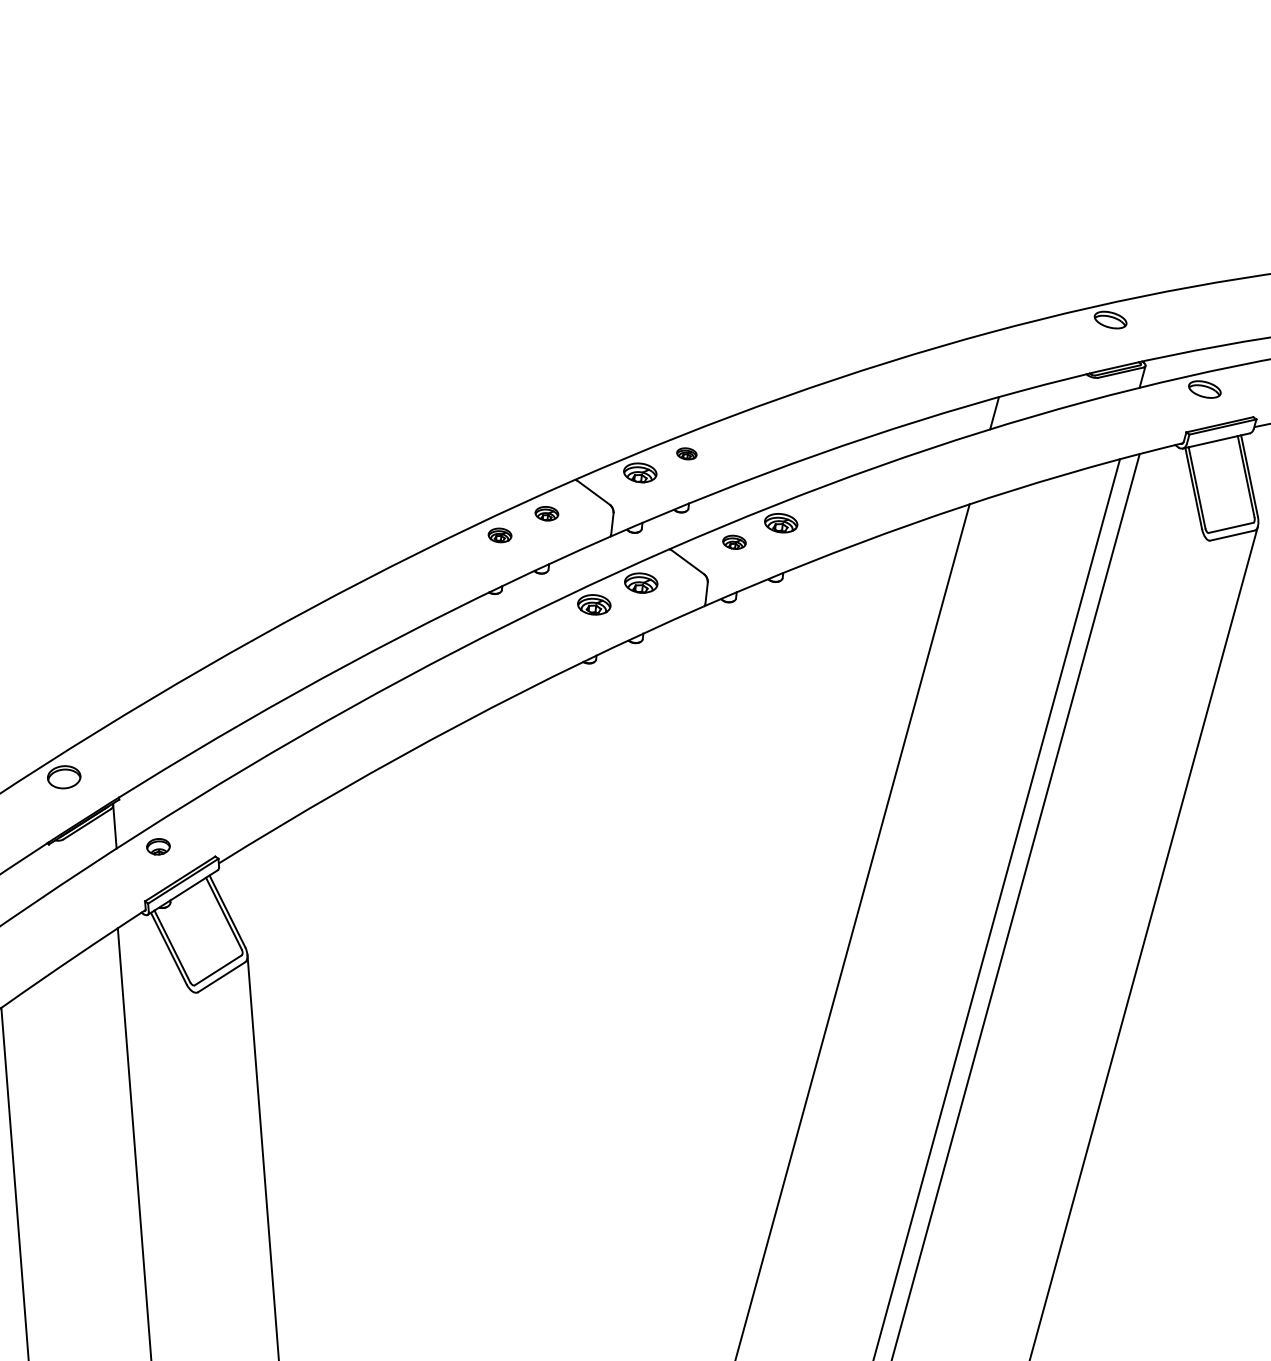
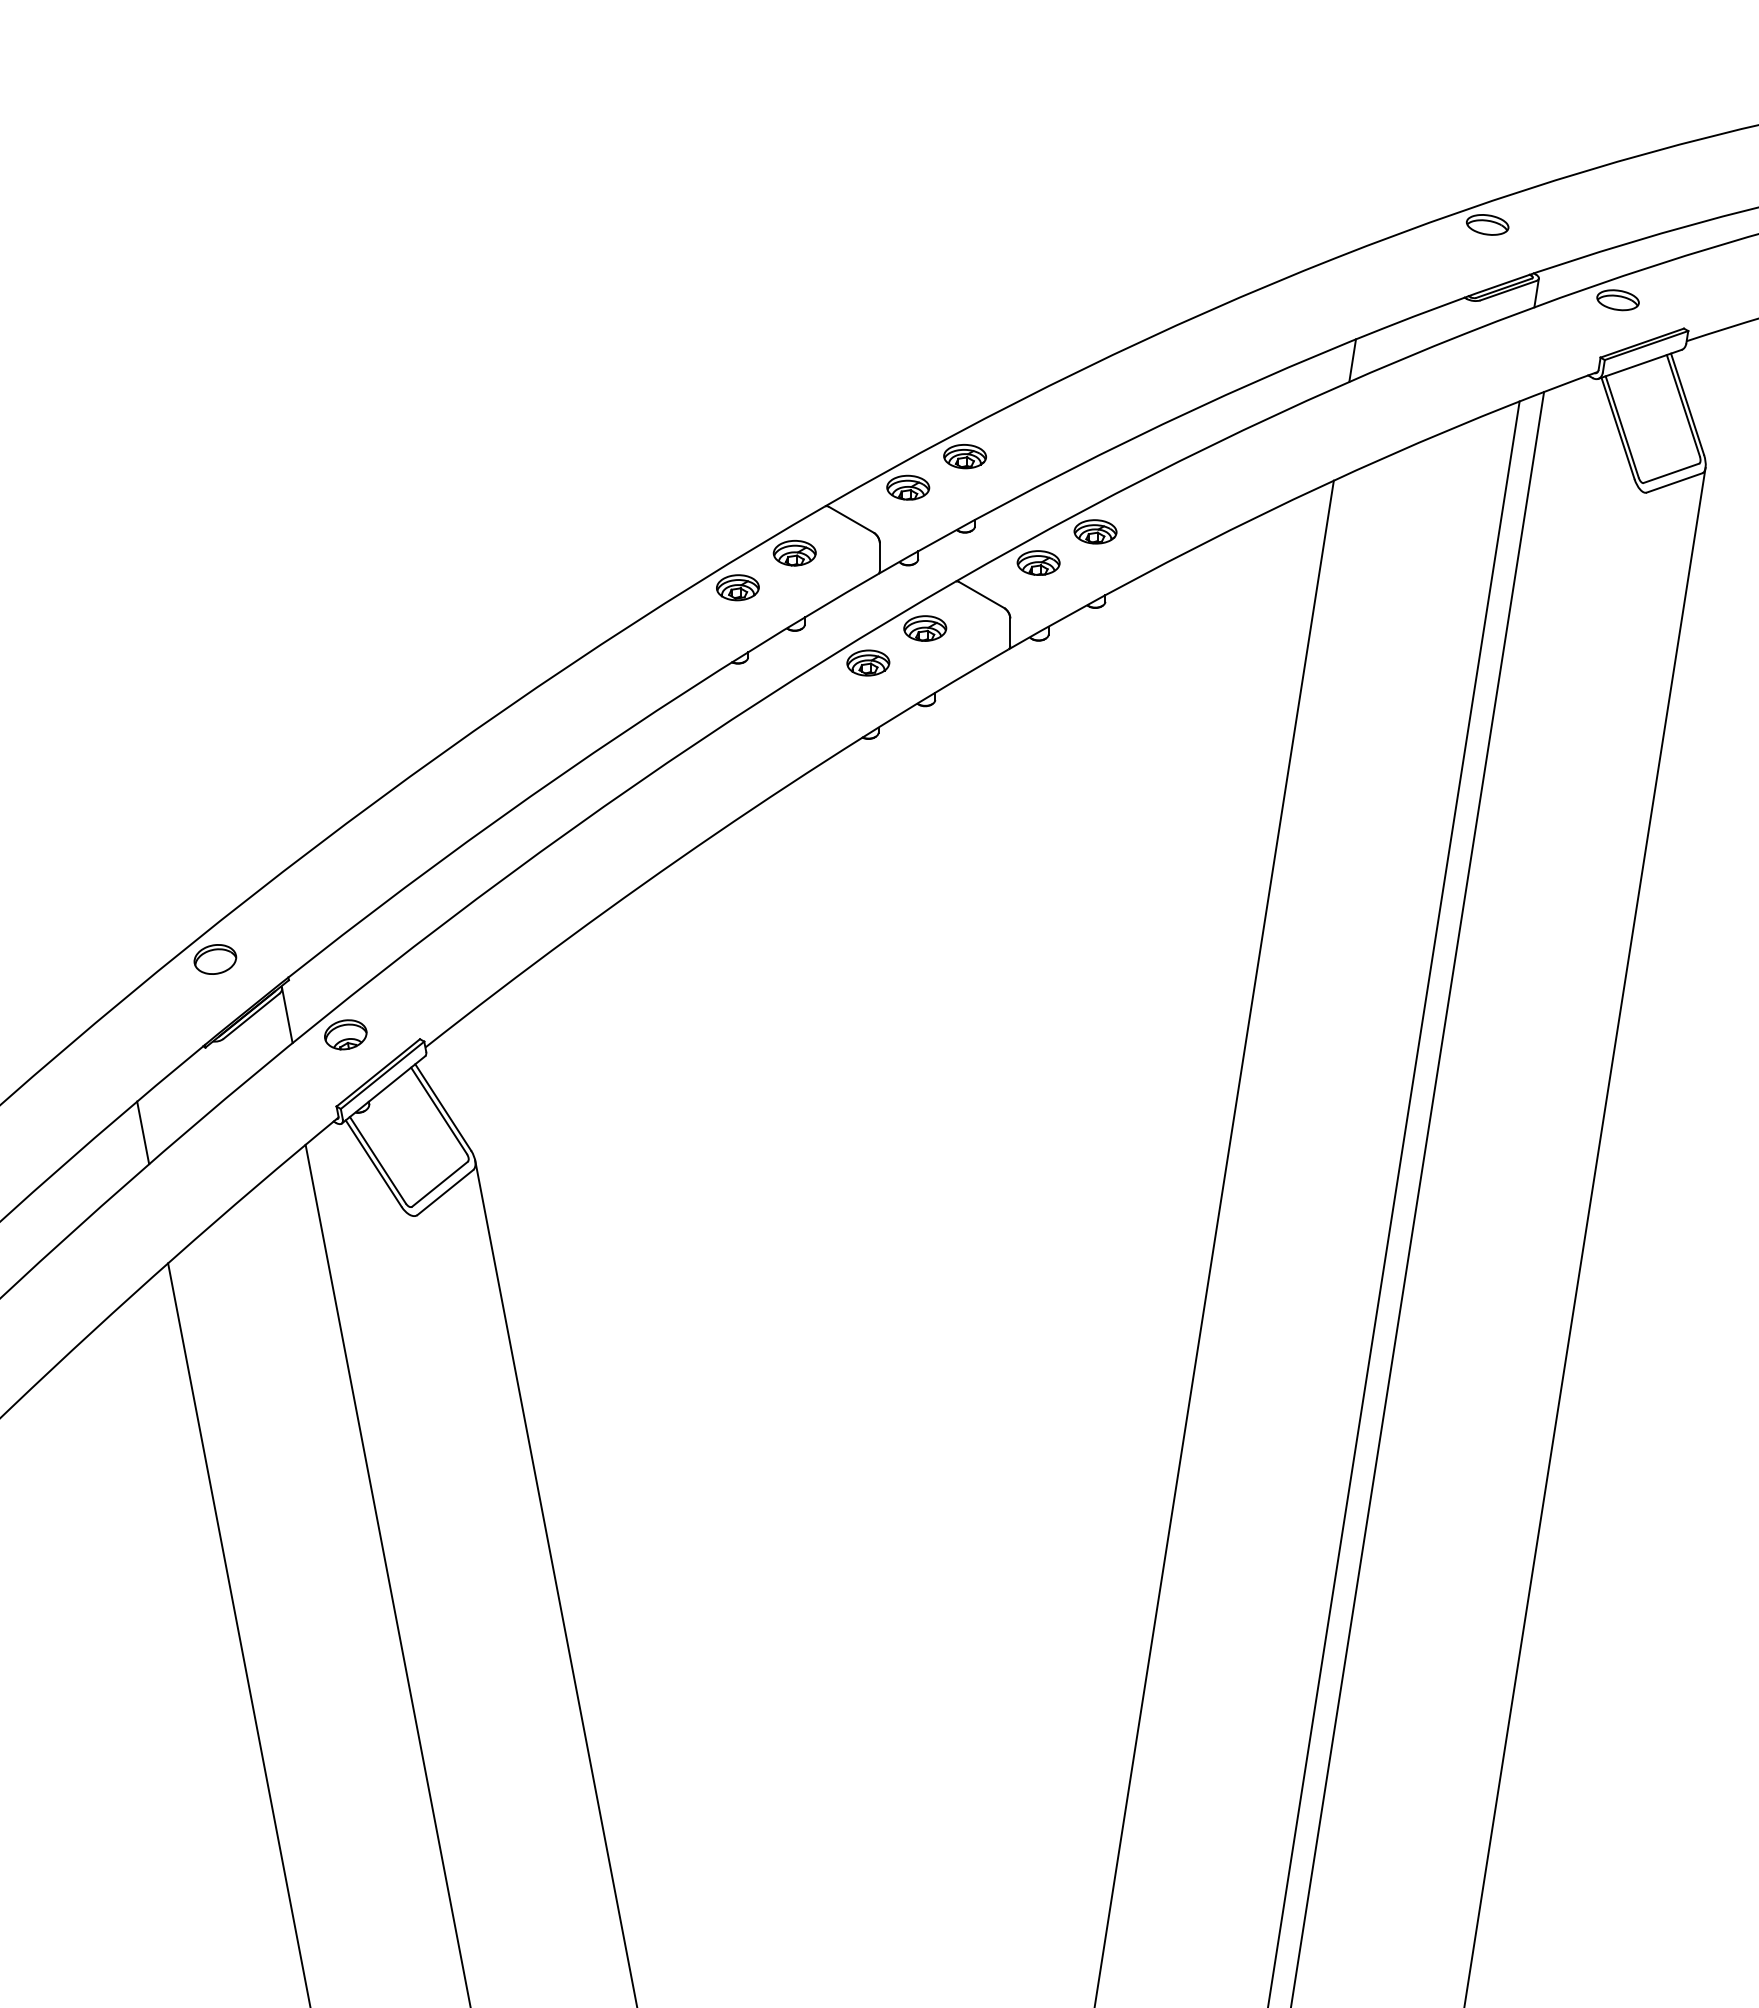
part: (686, 453) -> (964, 456), size x1.67
part: (546, 513) -> (794, 553), size x1.43
part: (499, 535) -> (737, 587), size x1.43
part: (734, 541) -> (1038, 562), size x1.43
part: (158, 846) -> (345, 1034), size x1.43

